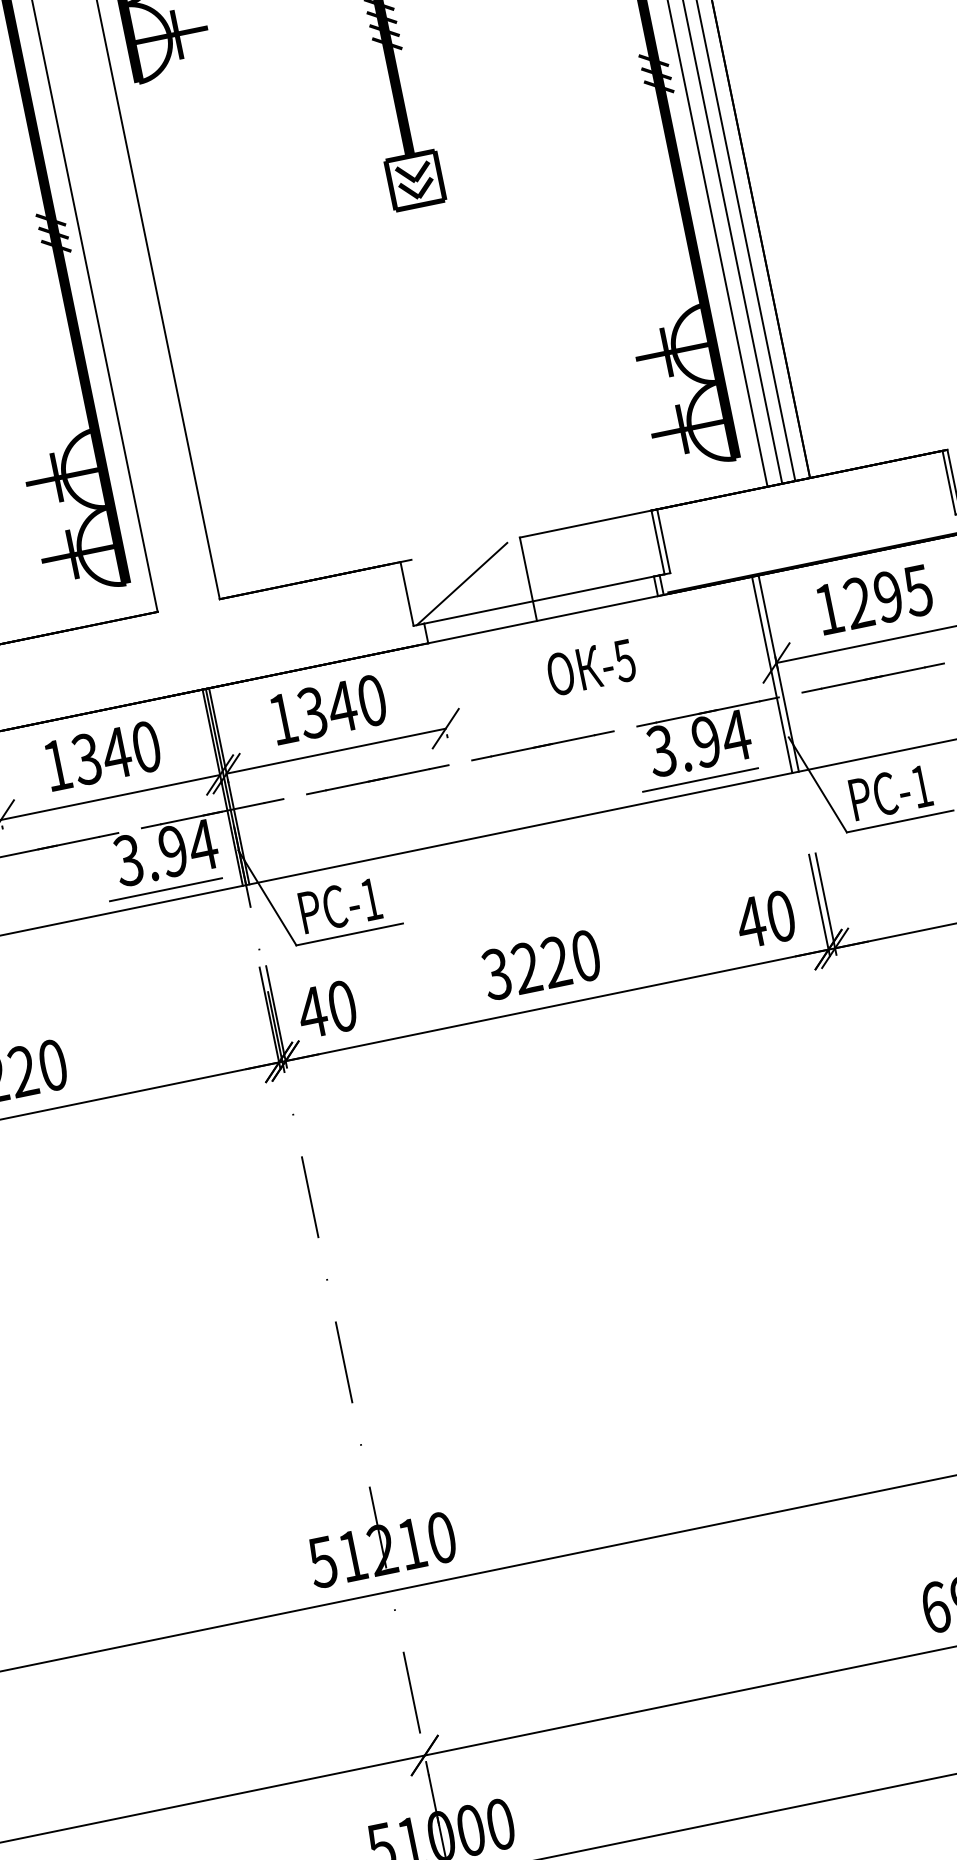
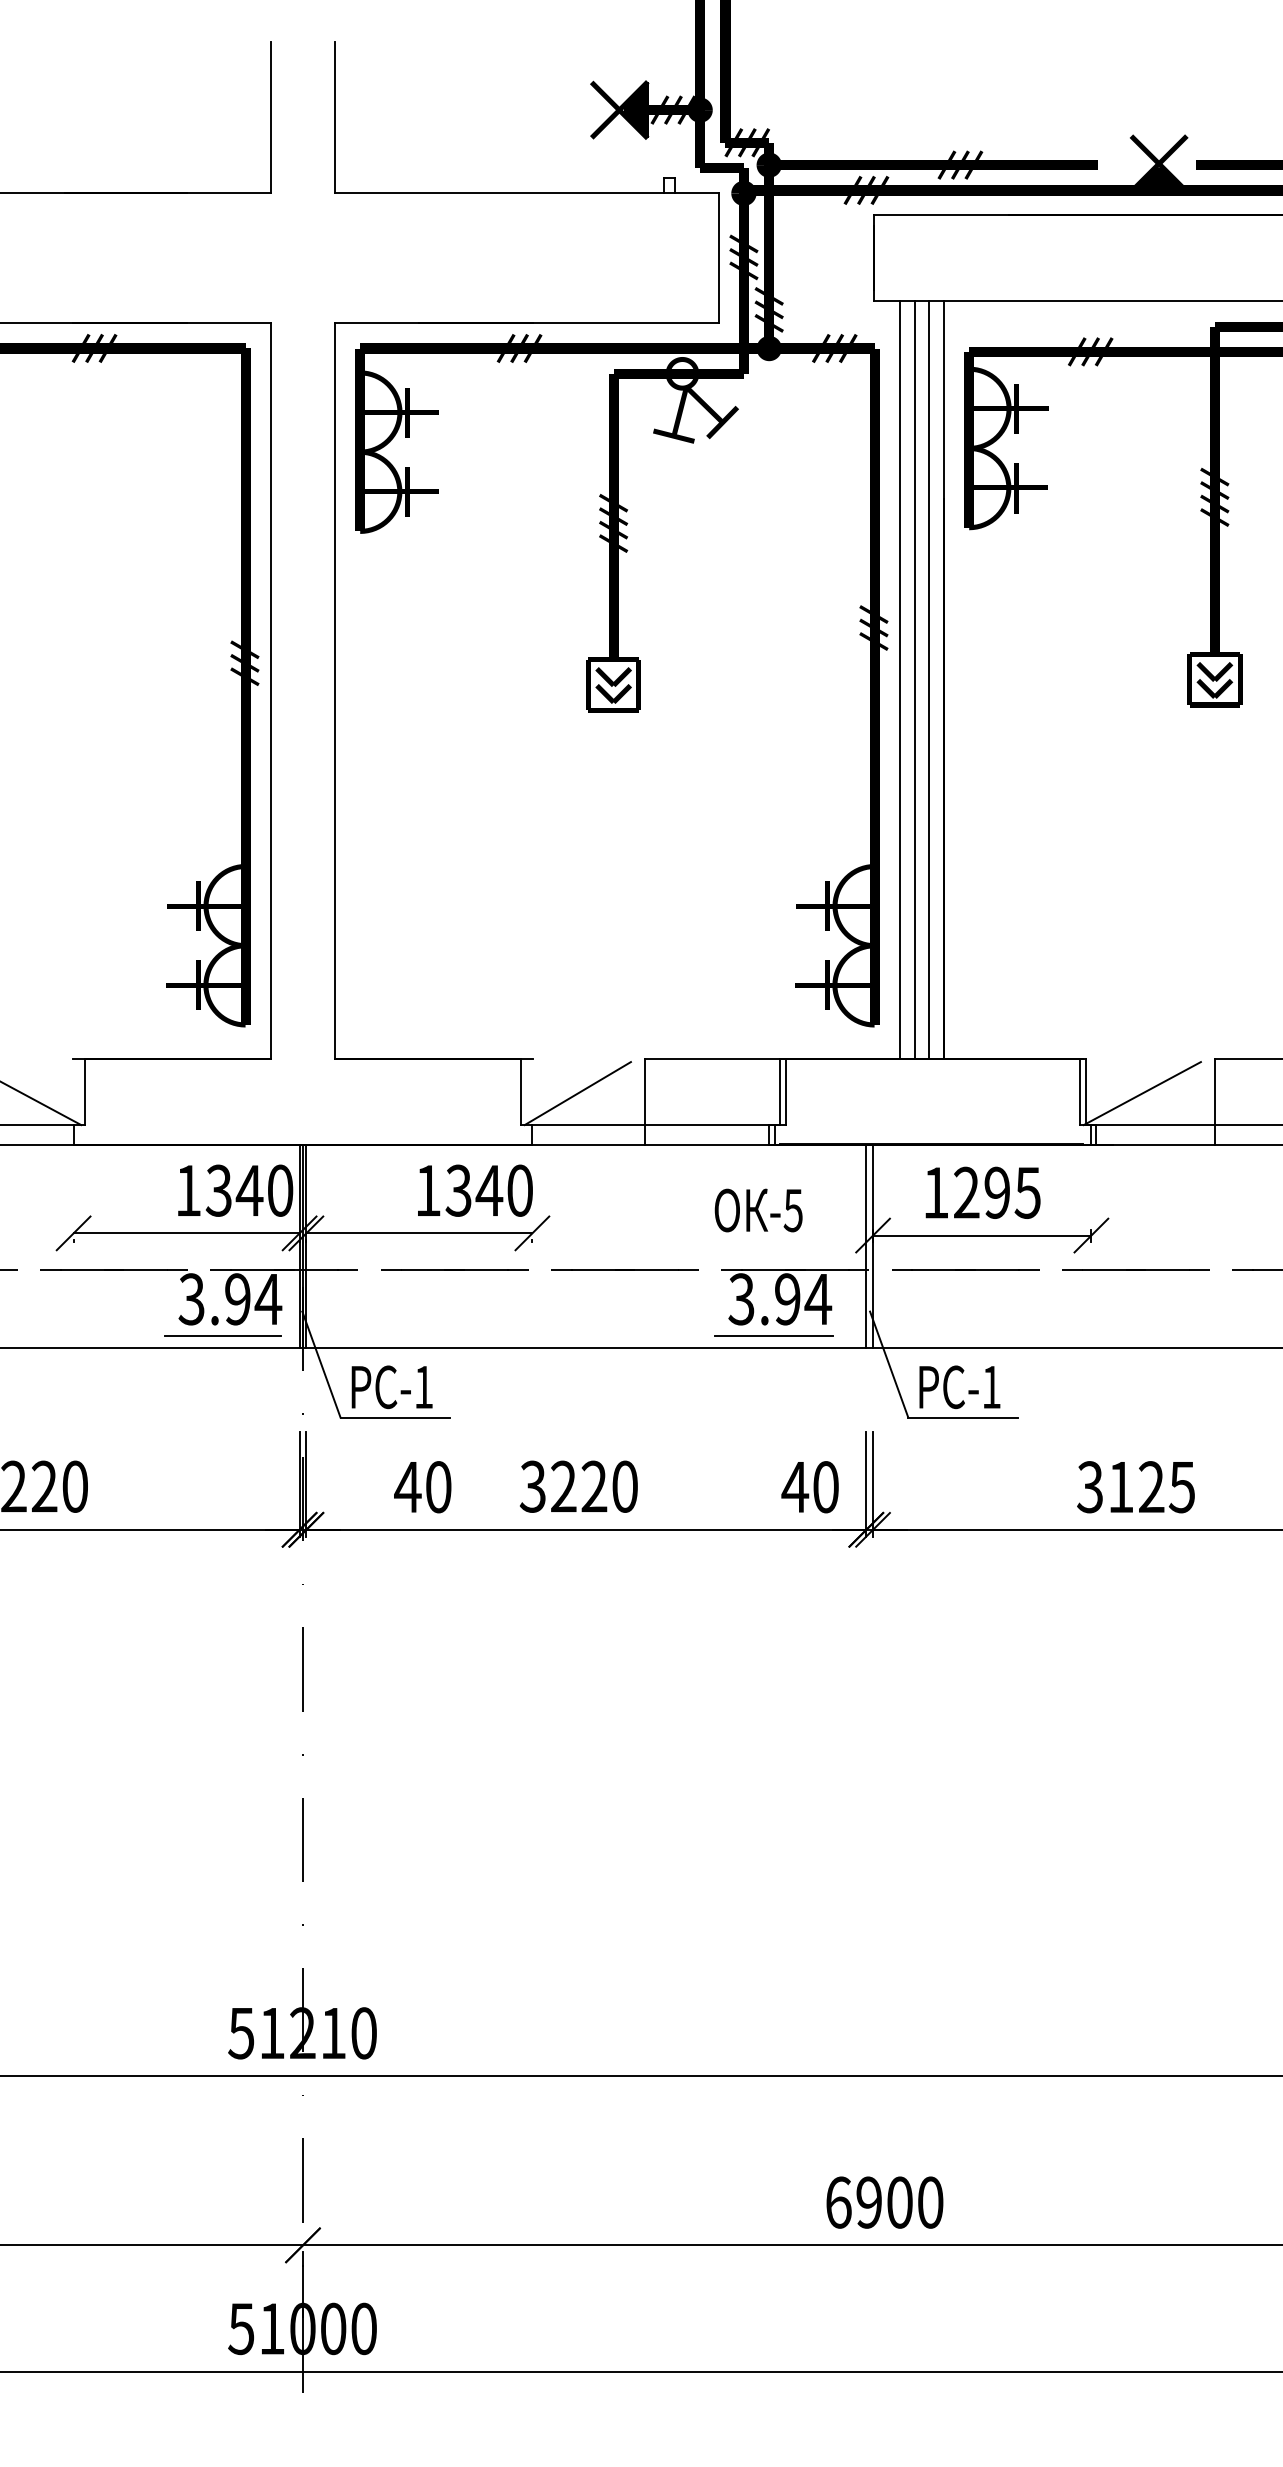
text: (591, 667) -> (758, 1210), moved
text: (328, 709) -> (475, 1190), moved
text: (102, 755) -> (235, 1190), moved
text: (326, 1009) -> (422, 1487), moved

